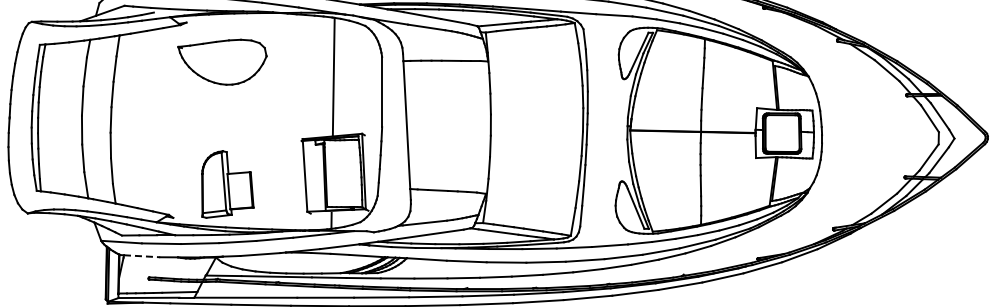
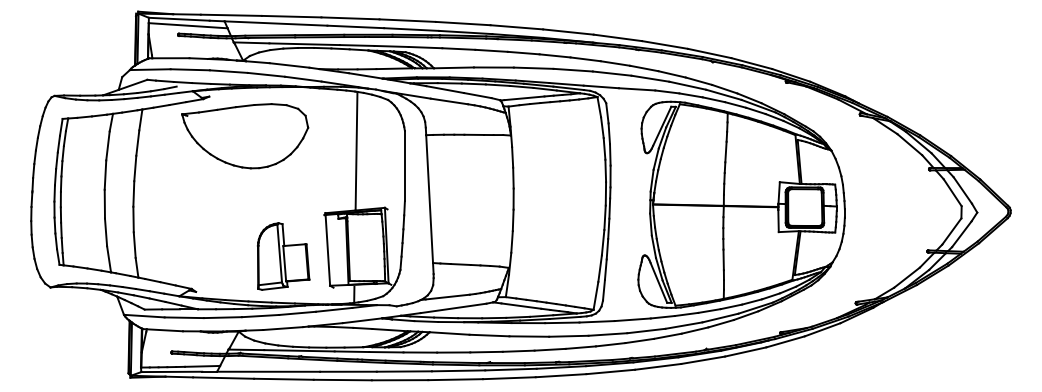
part: (222, 62) -> (245, 136), size x1.43
part: (227, 184) -> (283, 256), moved
line: (142, 256) -> (165, 330), dashed -> solid

